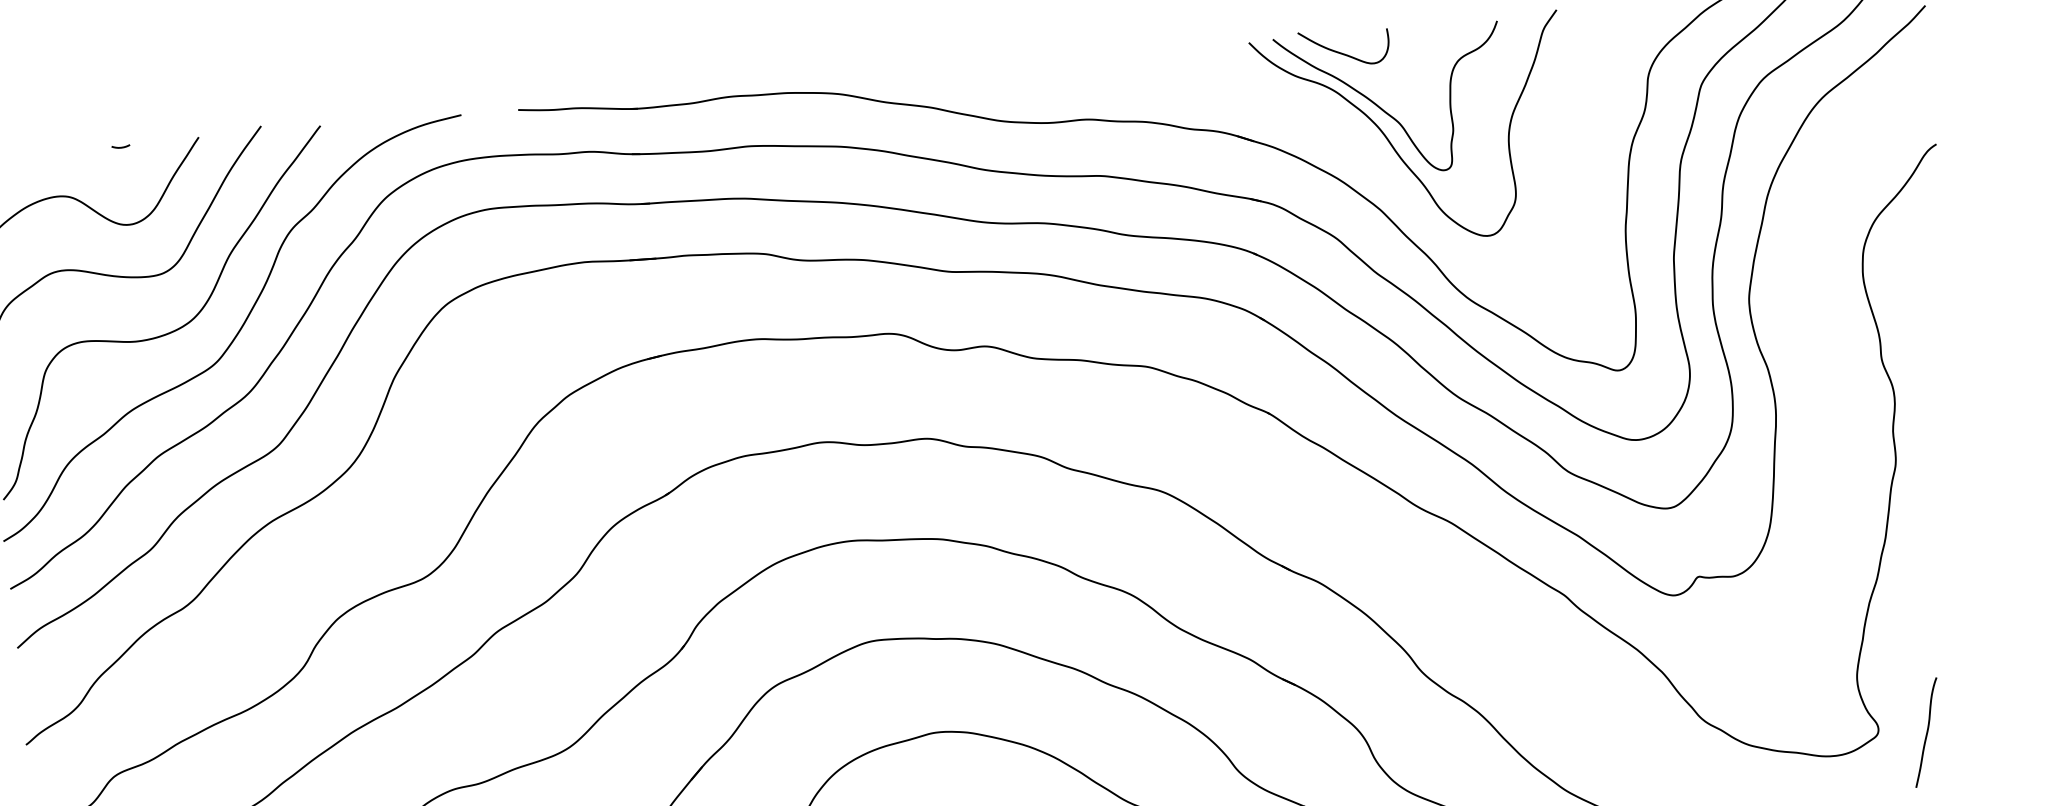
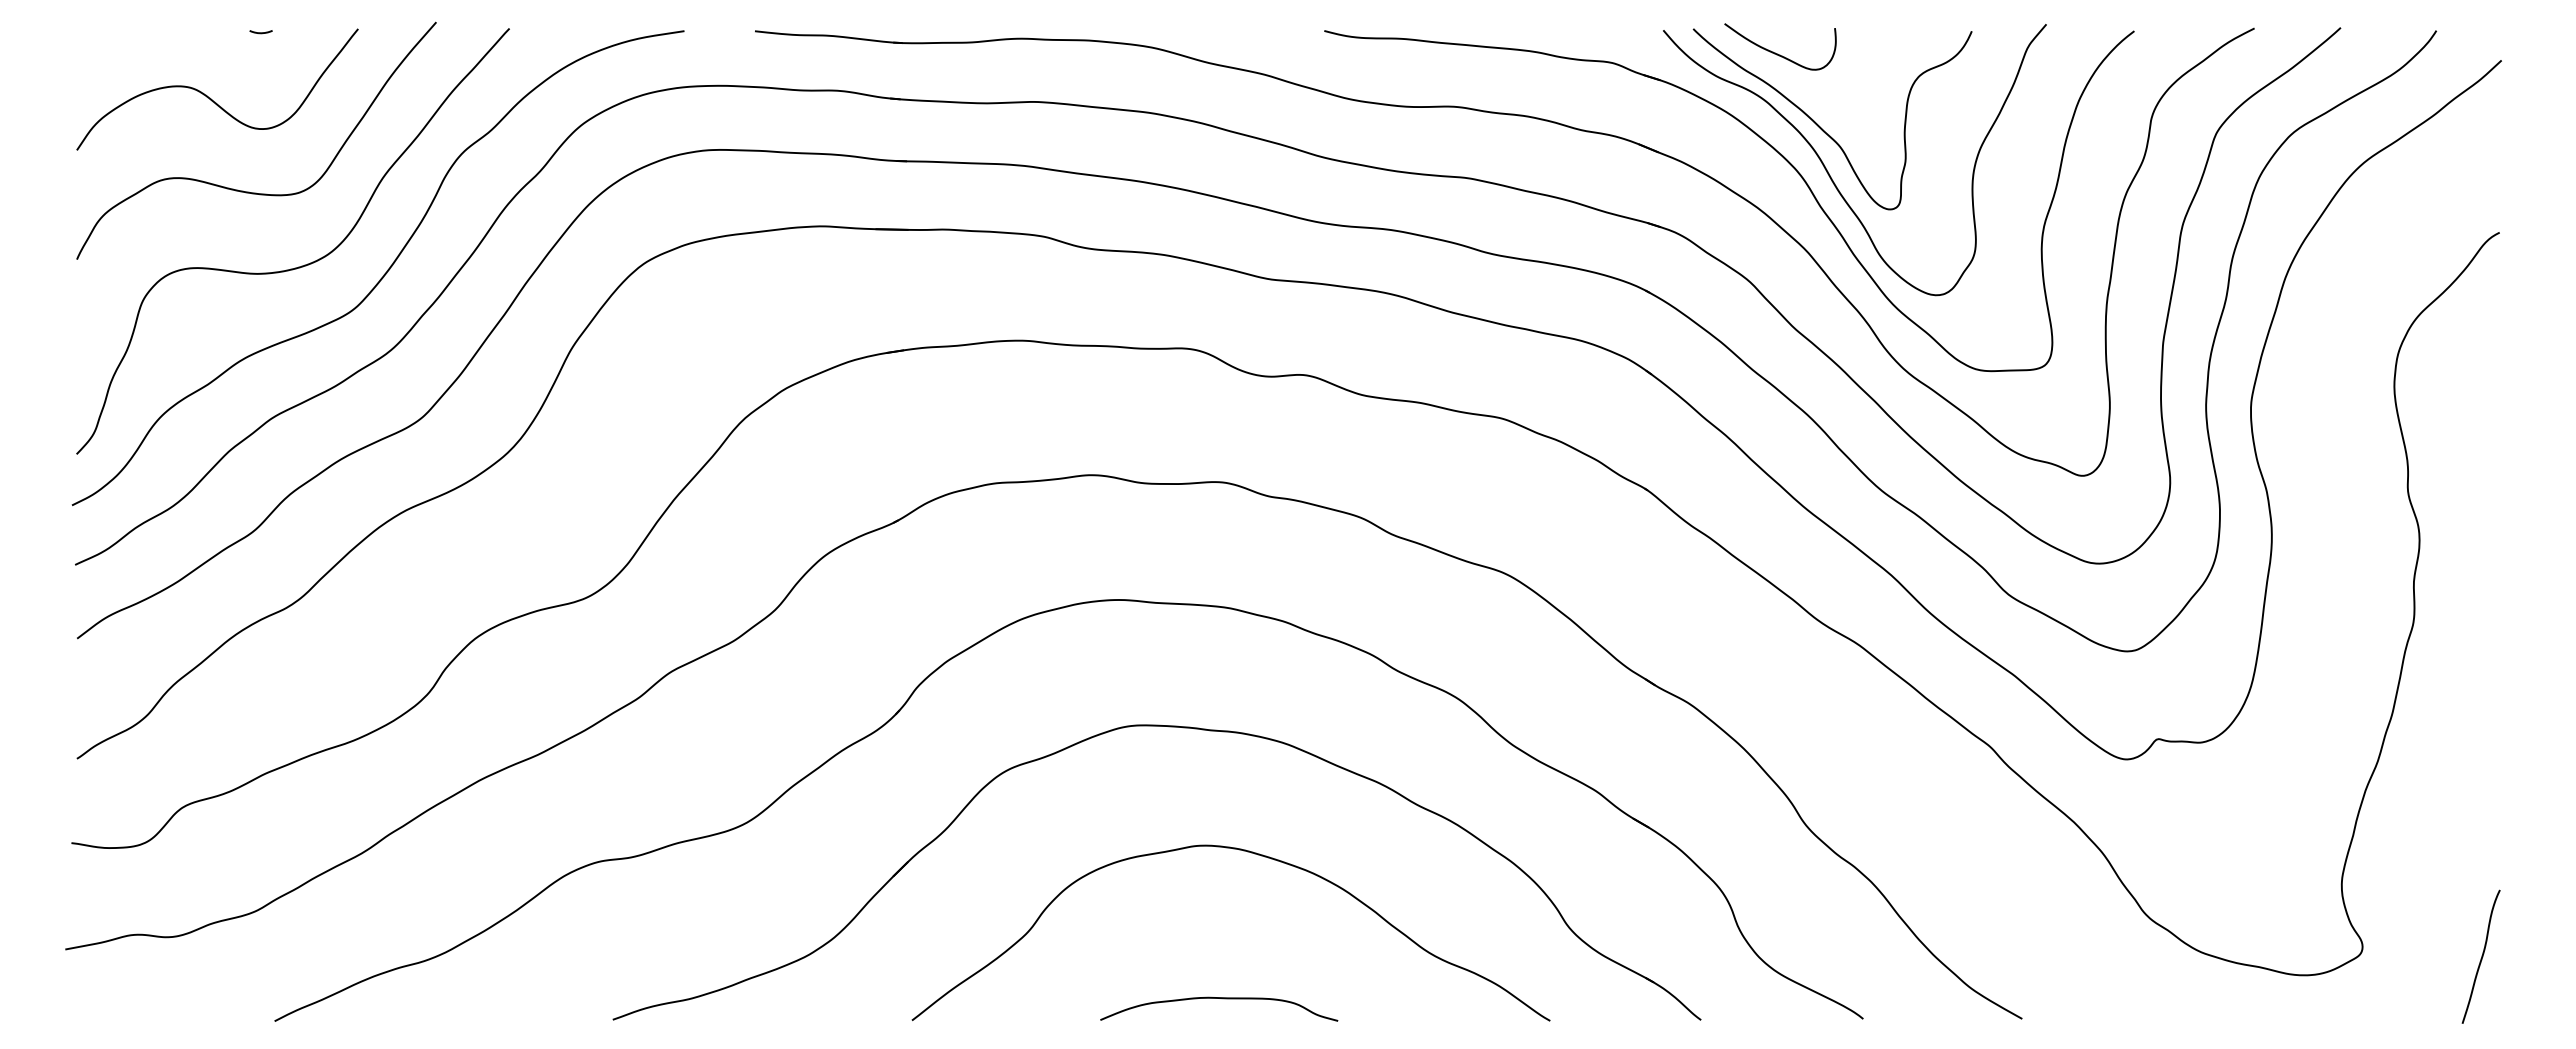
part: (1348, 132) -> (1776, 152), added
curve: (1926, 732) -> (2481, 956), moved

